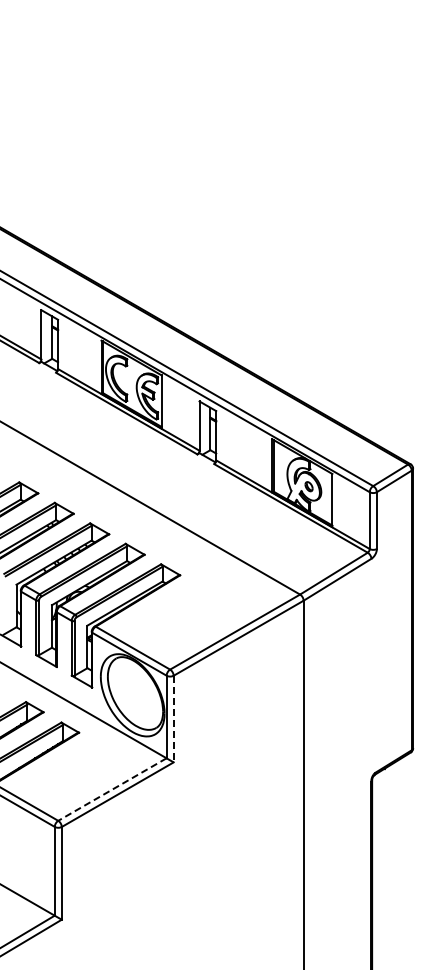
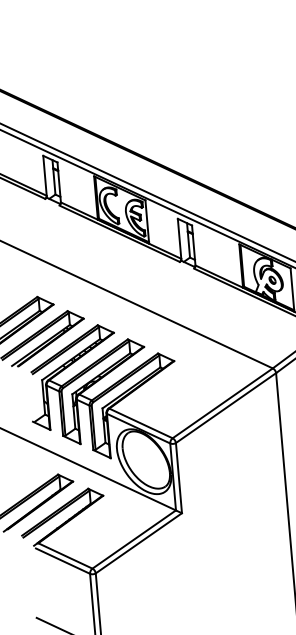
line: (173, 719) -> (178, 478), dashed -> solid
line: (112, 789) -> (134, 539), dashed -> solid

